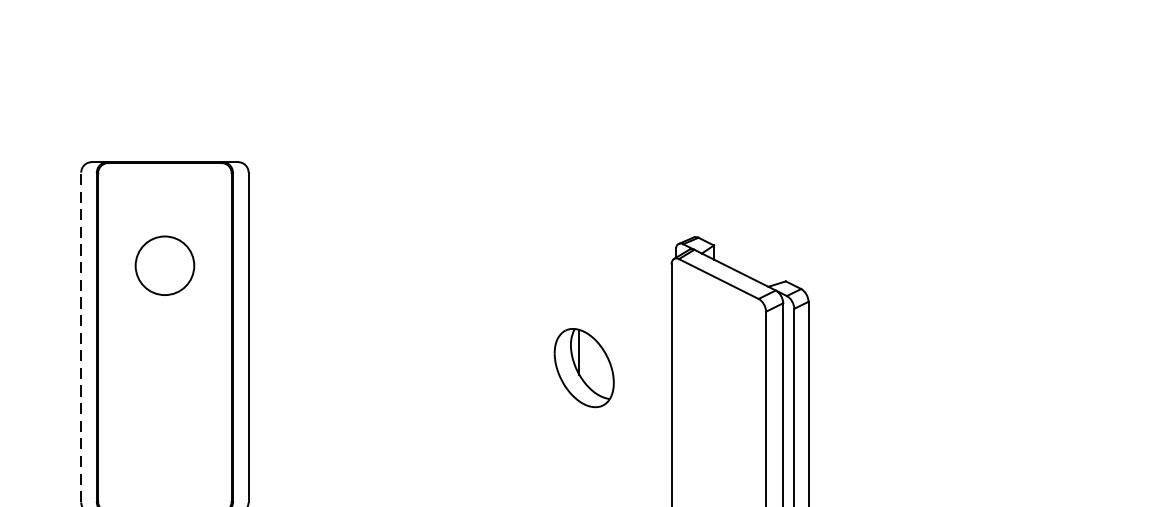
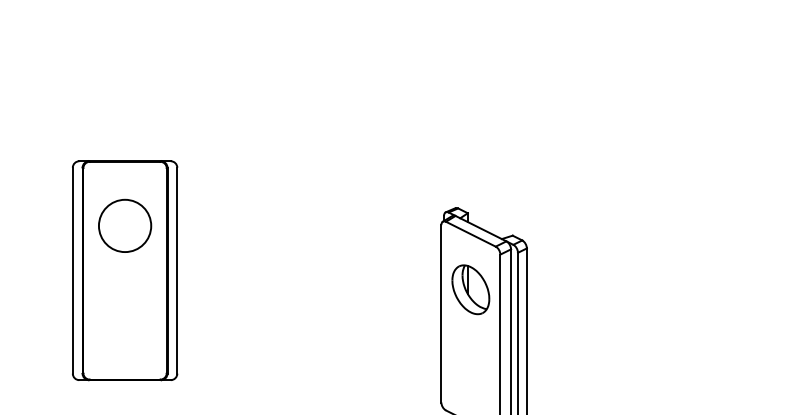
circle: (164, 265) -> (124, 225), size x1.43
line: (80, 337) -> (72, 270), dashed -> solid
part: (583, 367) -> (470, 289), moved

